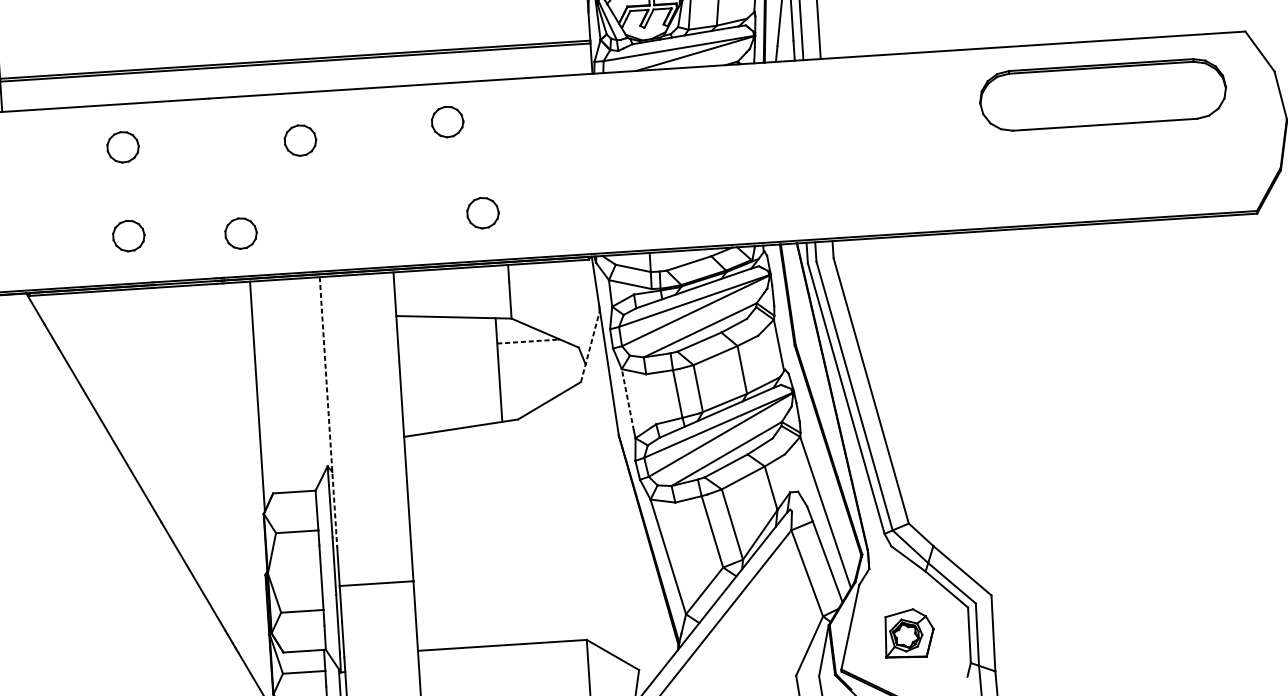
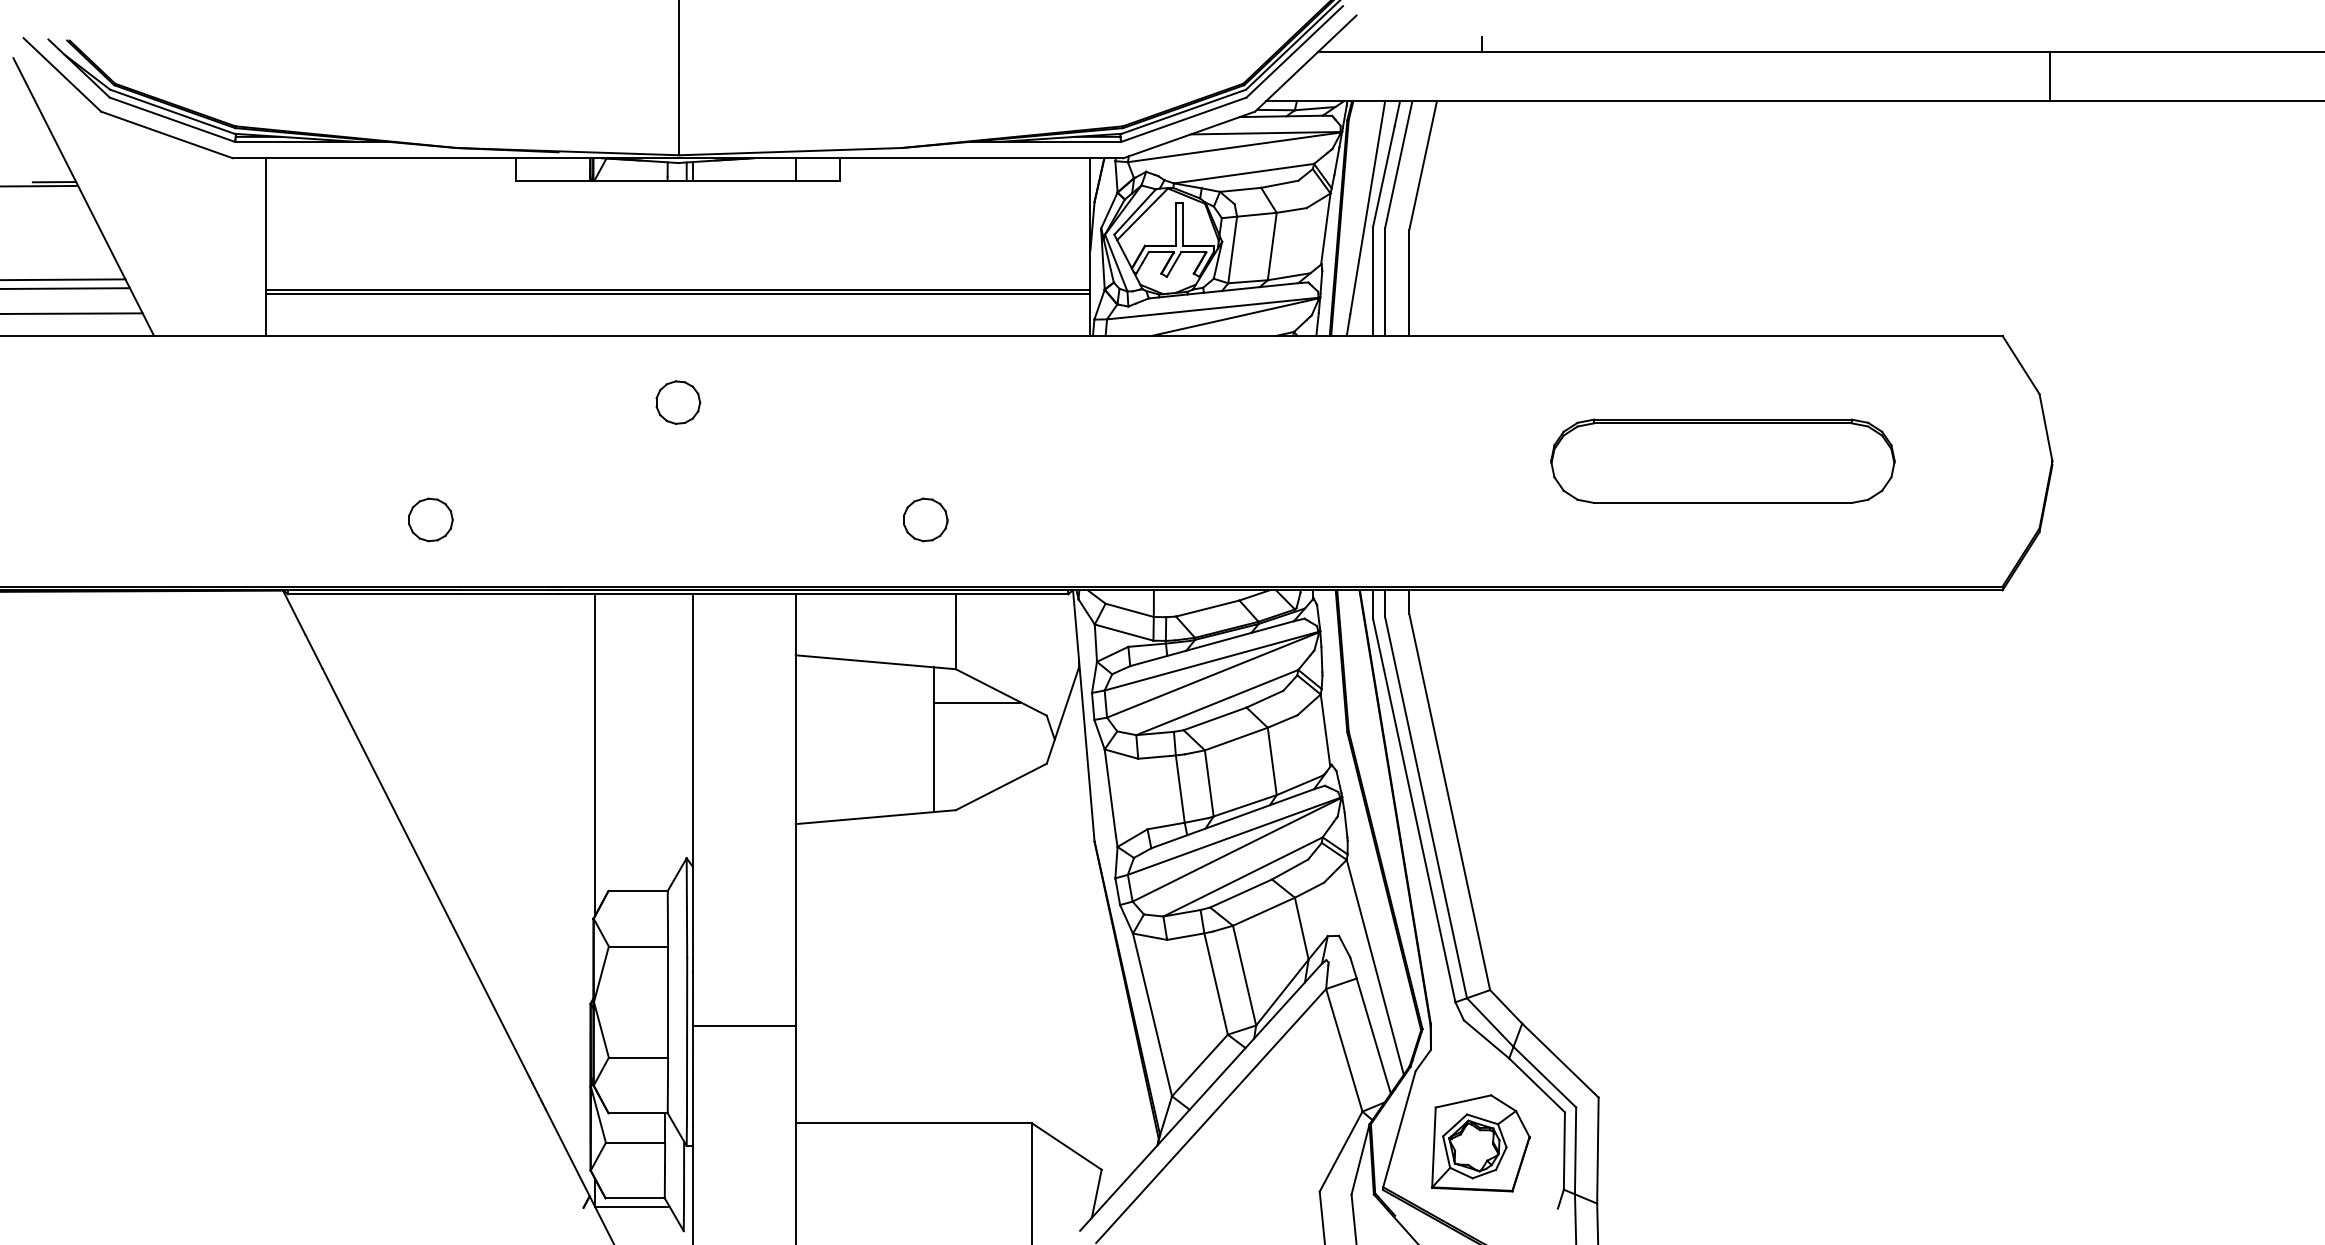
part: (1102, 94) -> (1722, 460), moved
part: (447, 121) -> (884, 389), removed
part: (122, 146) -> (430, 395), removed
part: (241, 233) -> (587, 526), removed
line: (527, 341) -> (976, 702), dashed -> solid
line: (590, 346) -> (1062, 715), dashed -> solid
line: (627, 399) -> (1110, 792), dashed -> solid
line: (328, 412) -> (692, 783), dashed -> solid
part: (909, 633) -> (1480, 1143), size x1.43

